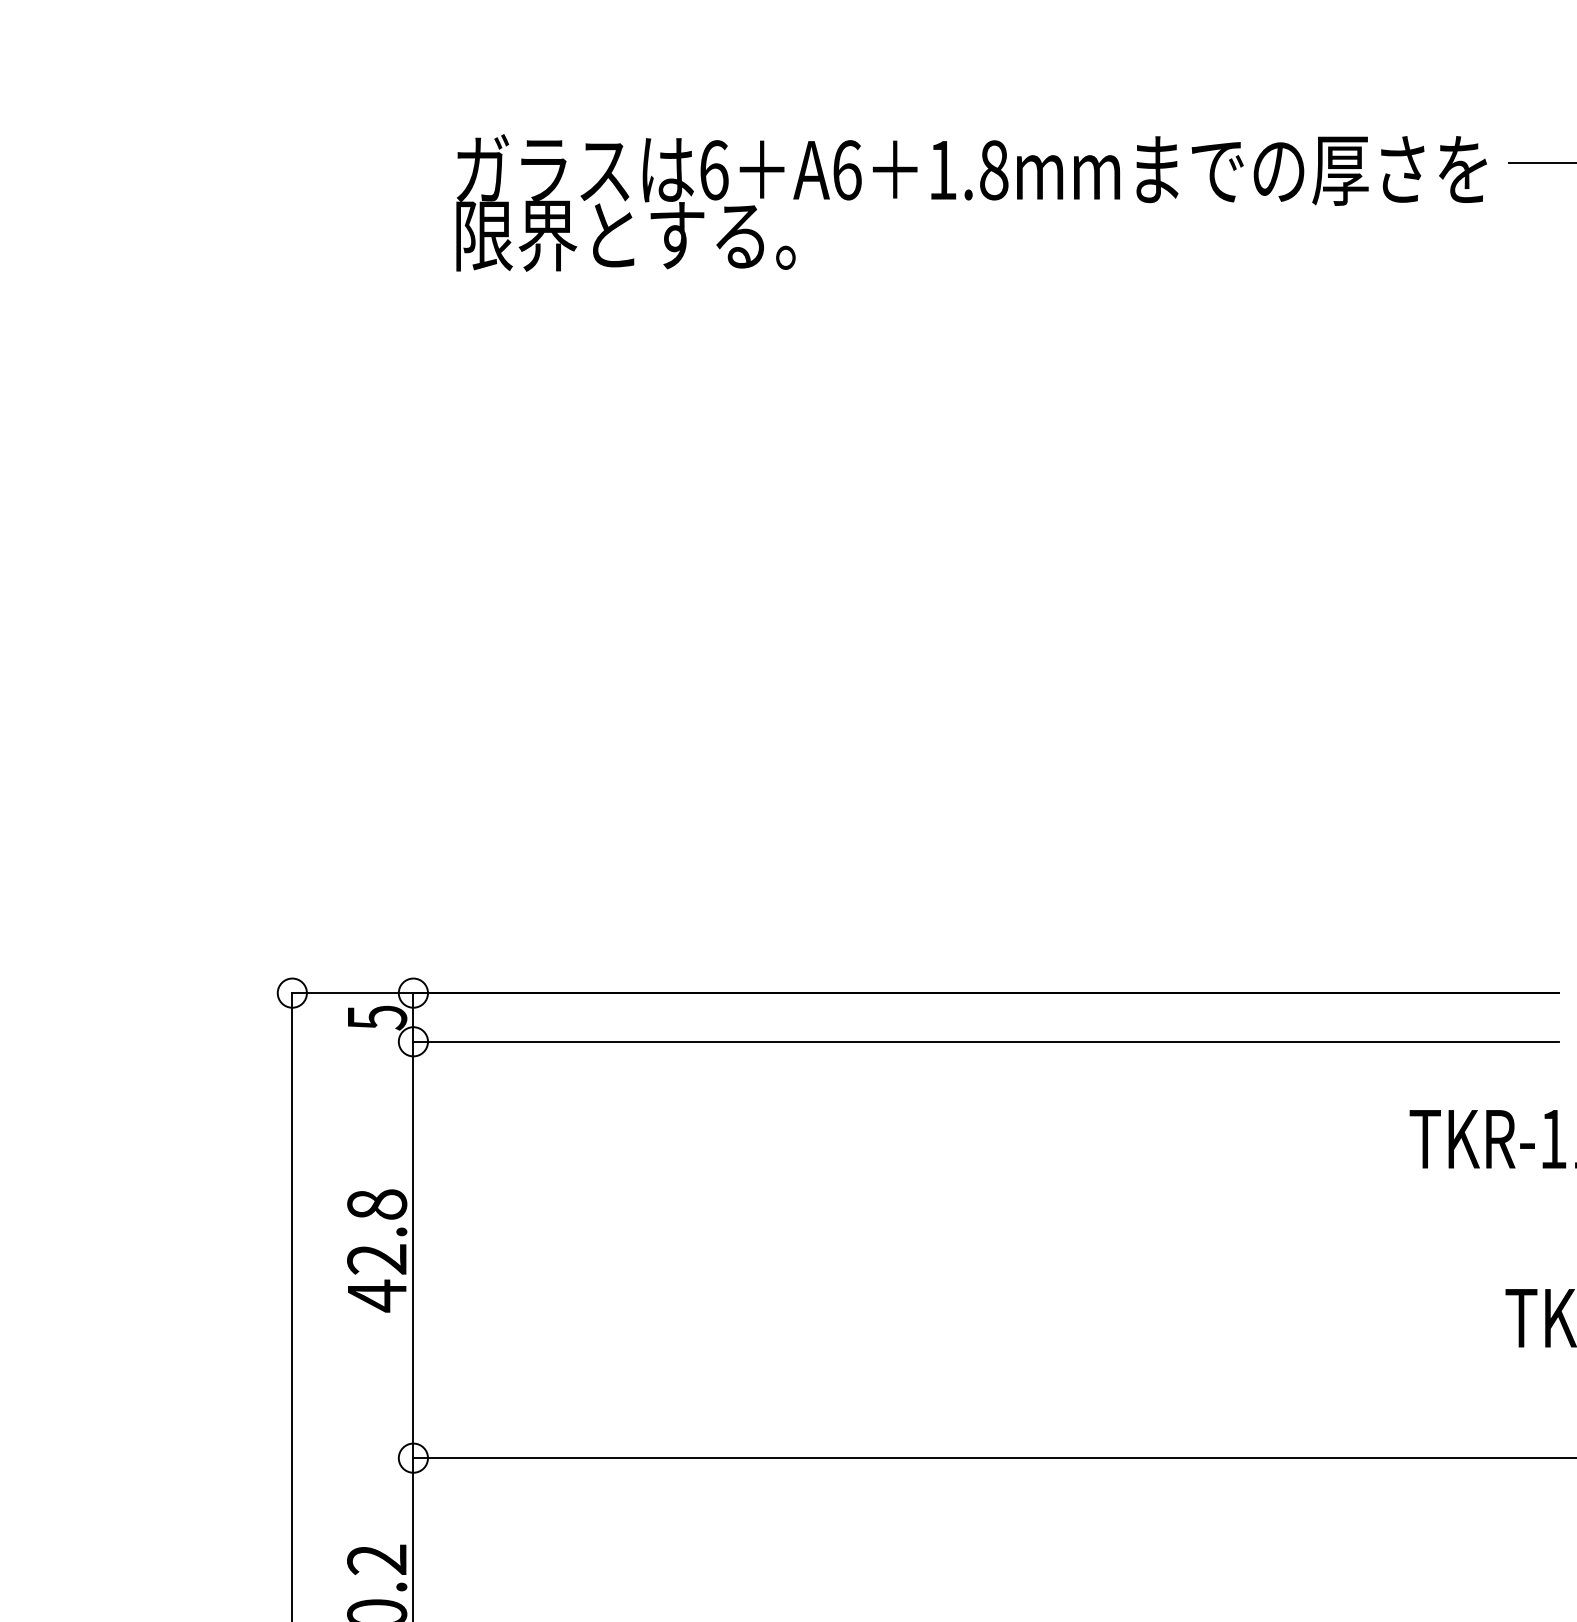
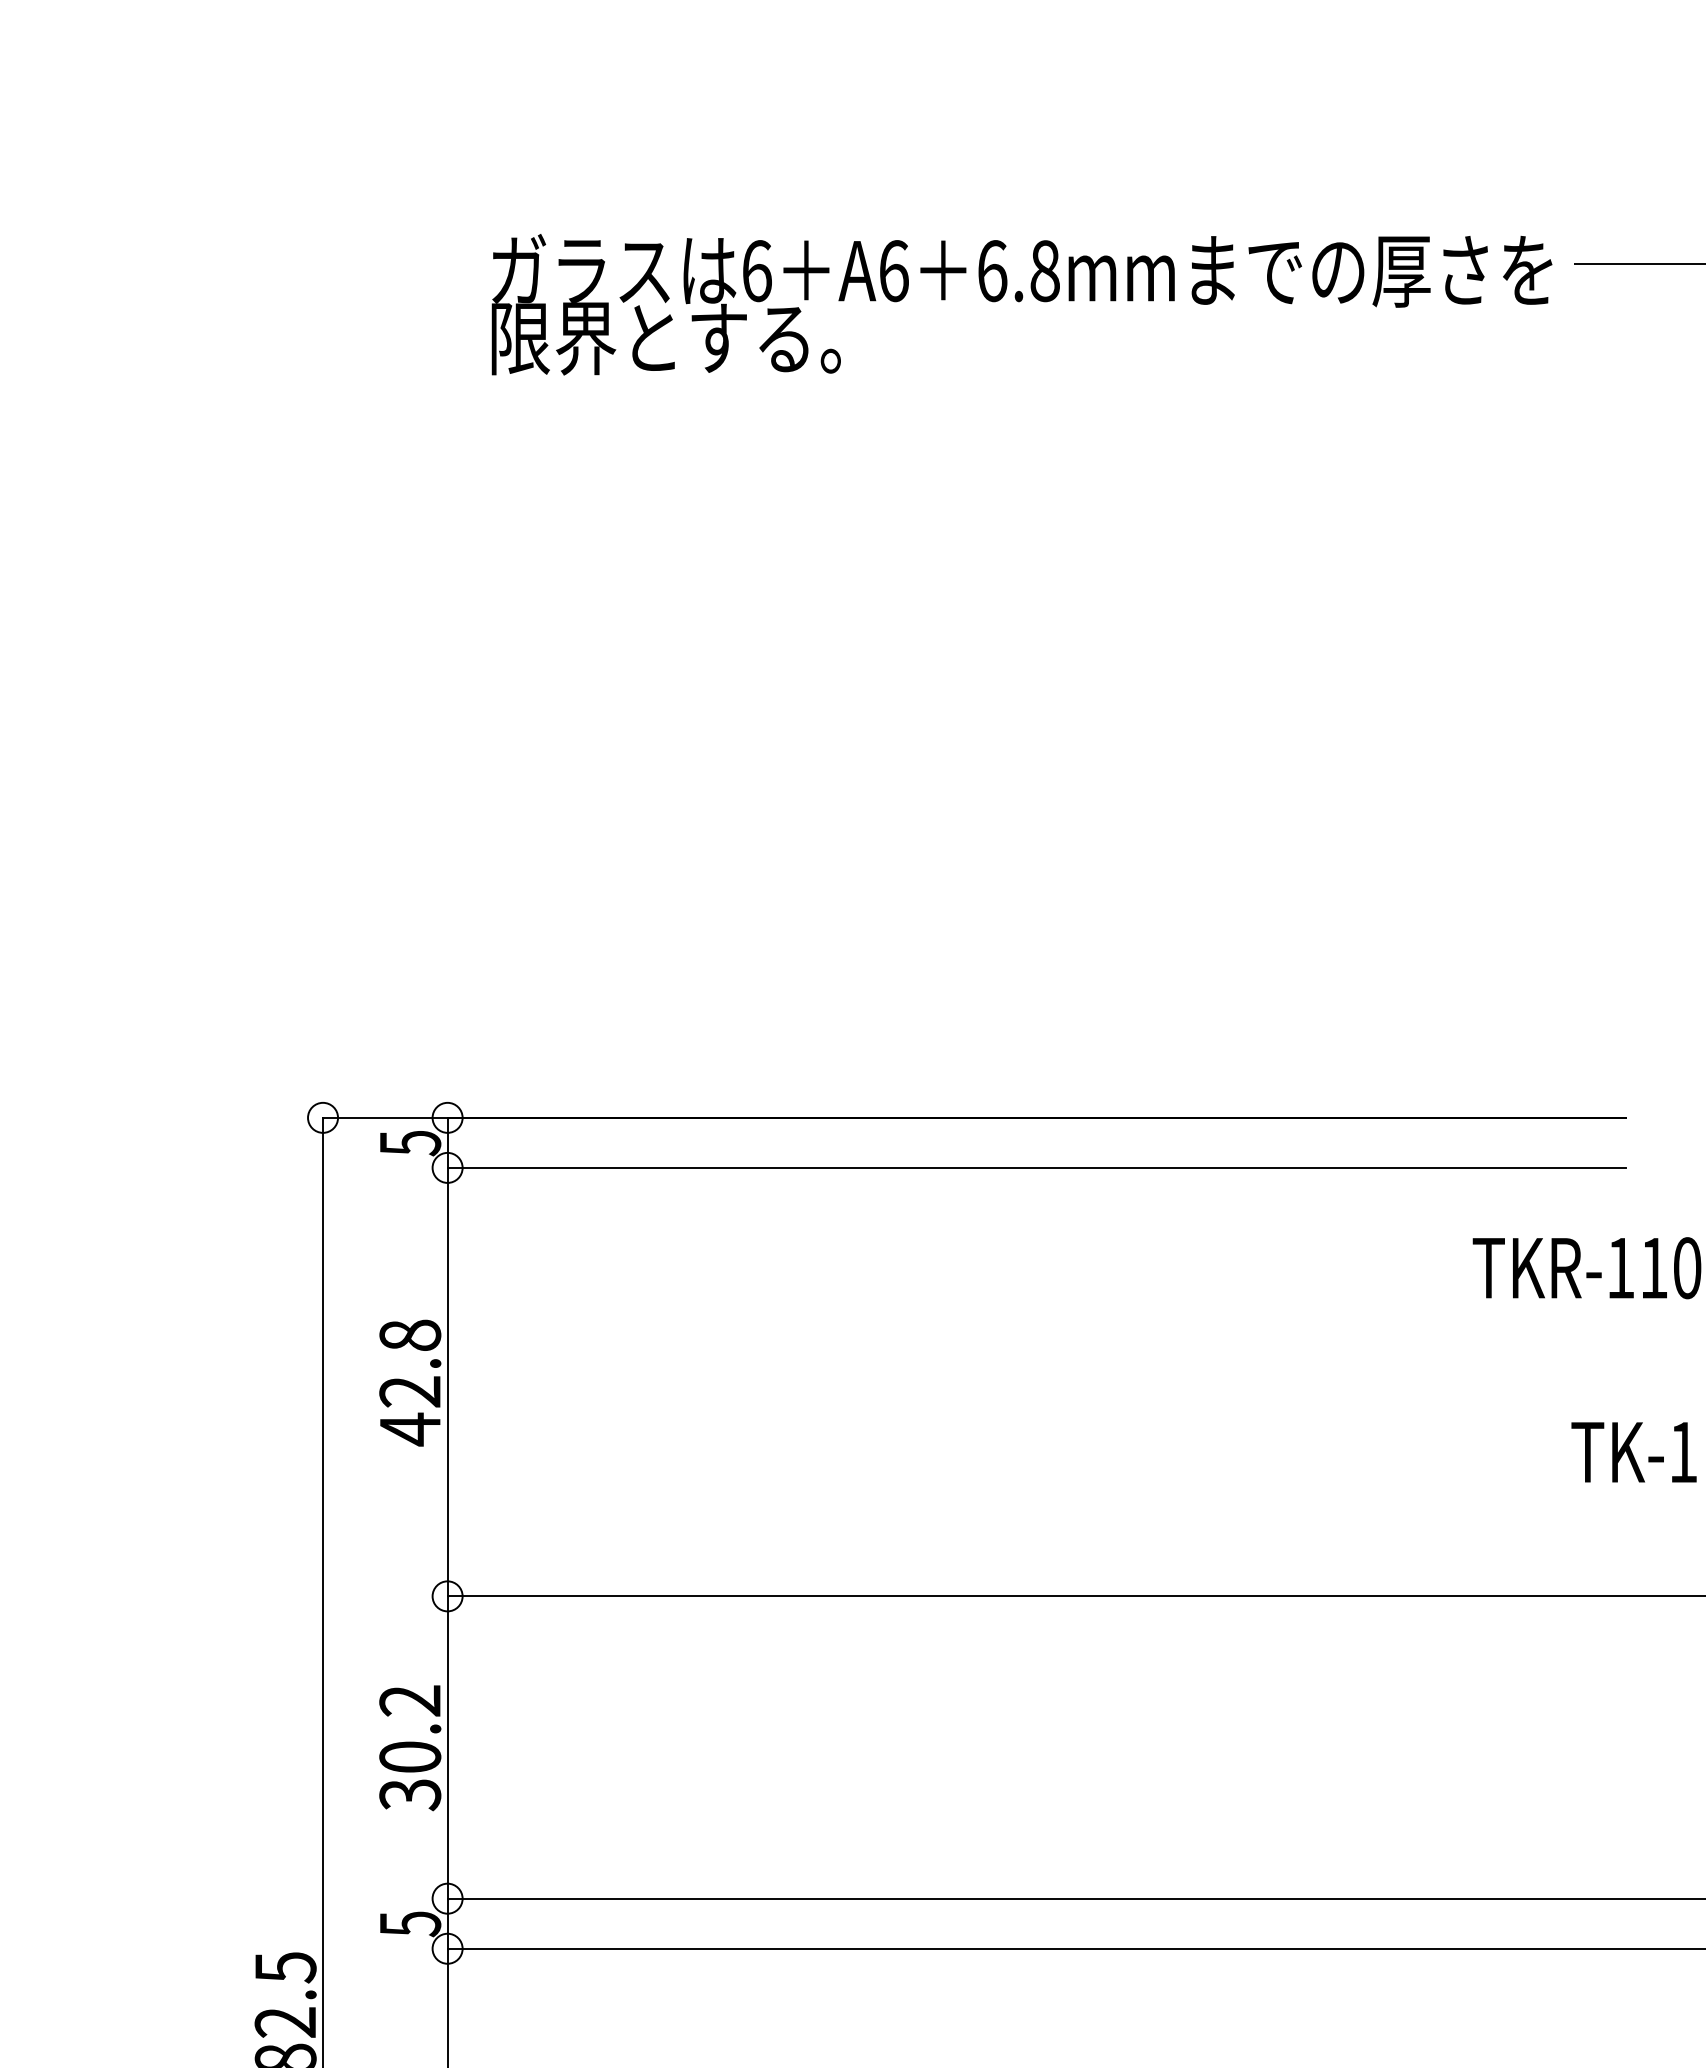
text: (942, 170) -> (992, 271), 1.8mm -> 6.8mm

